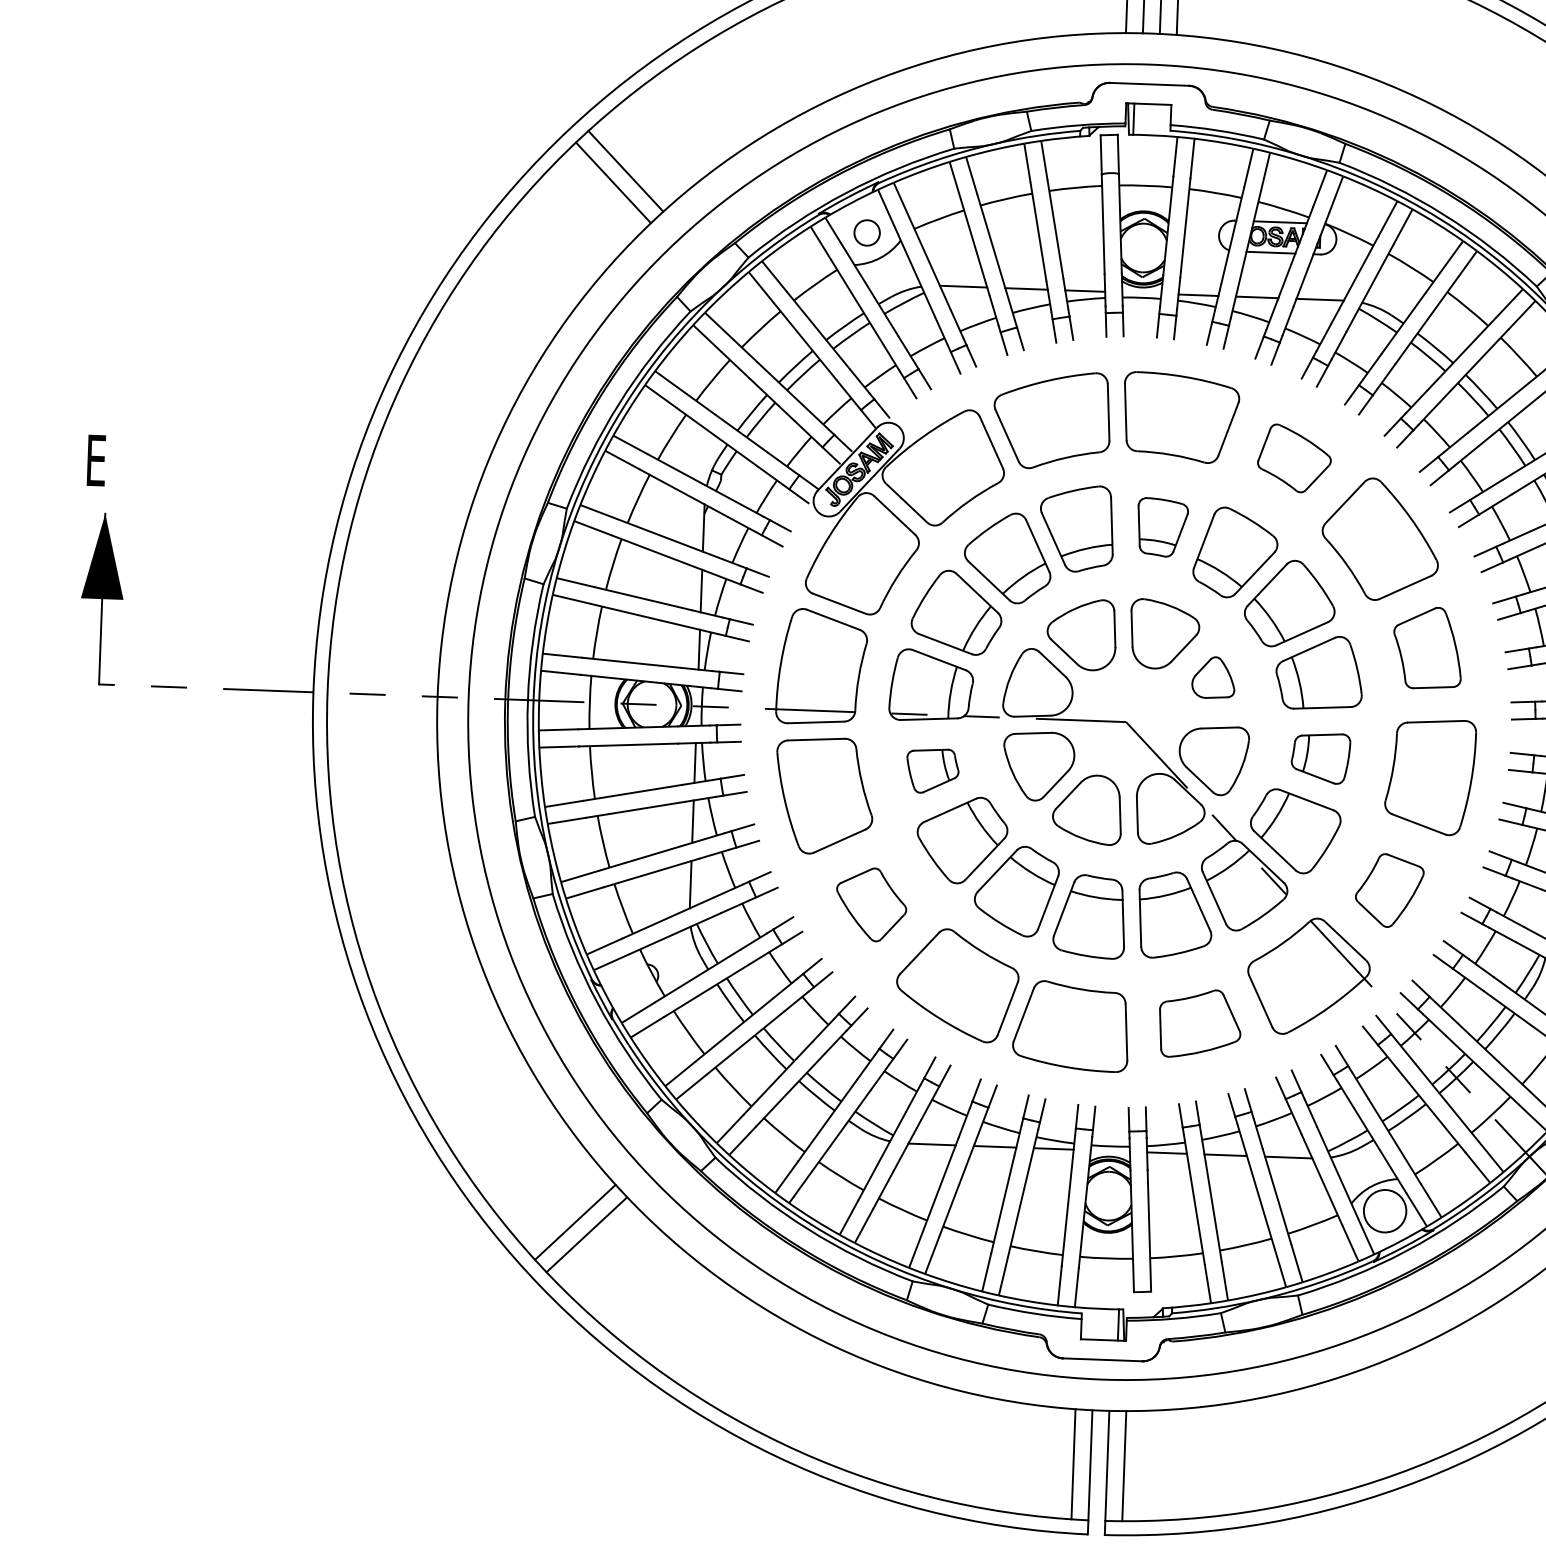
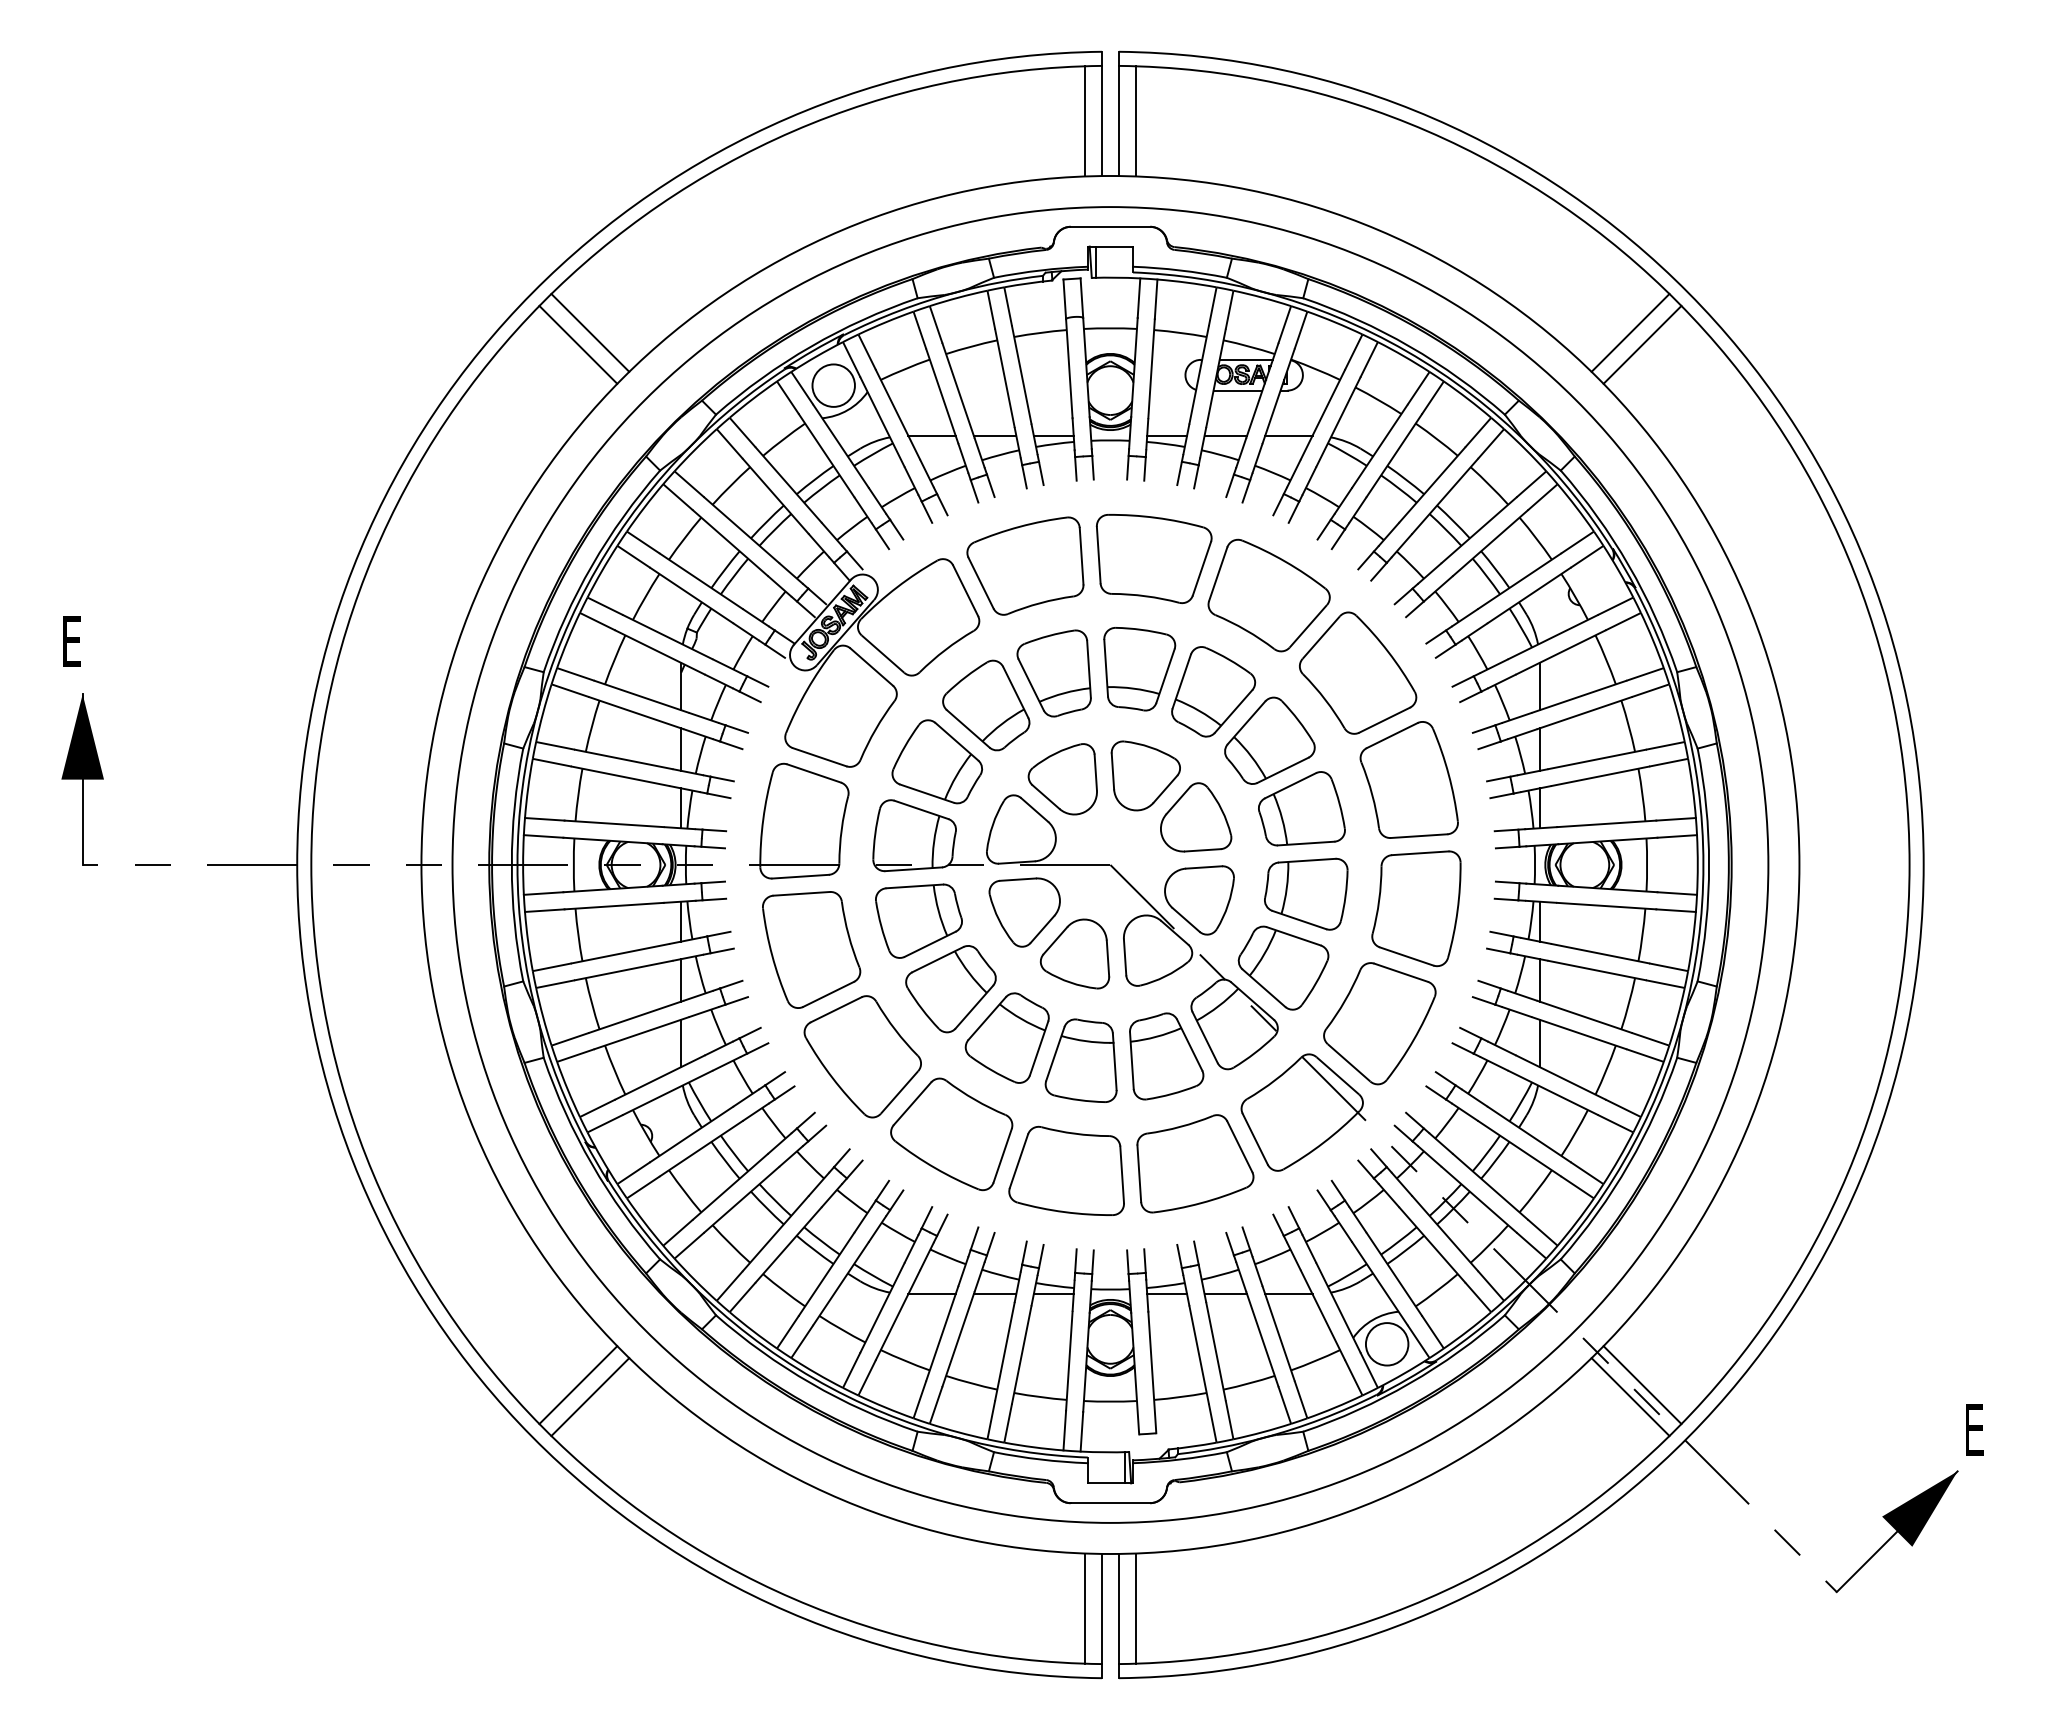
circle: (866, 232) -> (833, 385), size x1.67
part: (1293, 458) -> (1268, 595), size x1.67
part: (1162, 527) -> (1139, 669), size x1.43
part: (1427, 647) -> (1408, 779), size x1.43
part: (1213, 677) -> (1196, 817), size x1.67
part: (1321, 757) -> (1306, 893), size x1.43
part: (932, 770) -> (918, 920), size x1.67
part: (1389, 890) -> (1379, 1023), size x1.67
part: (871, 904) -> (862, 1056), size x1.67
part: (1200, 1023) -> (1195, 1163), size x1.43

